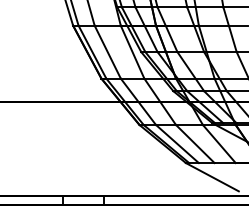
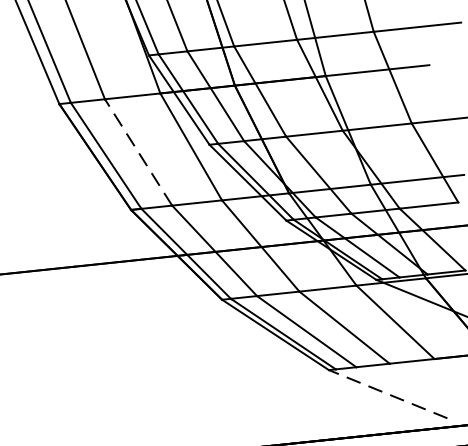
line: (107, 52) -> (138, 153), solid -> dashed
line: (211, 176) -> (386, 392), solid -> dashed

